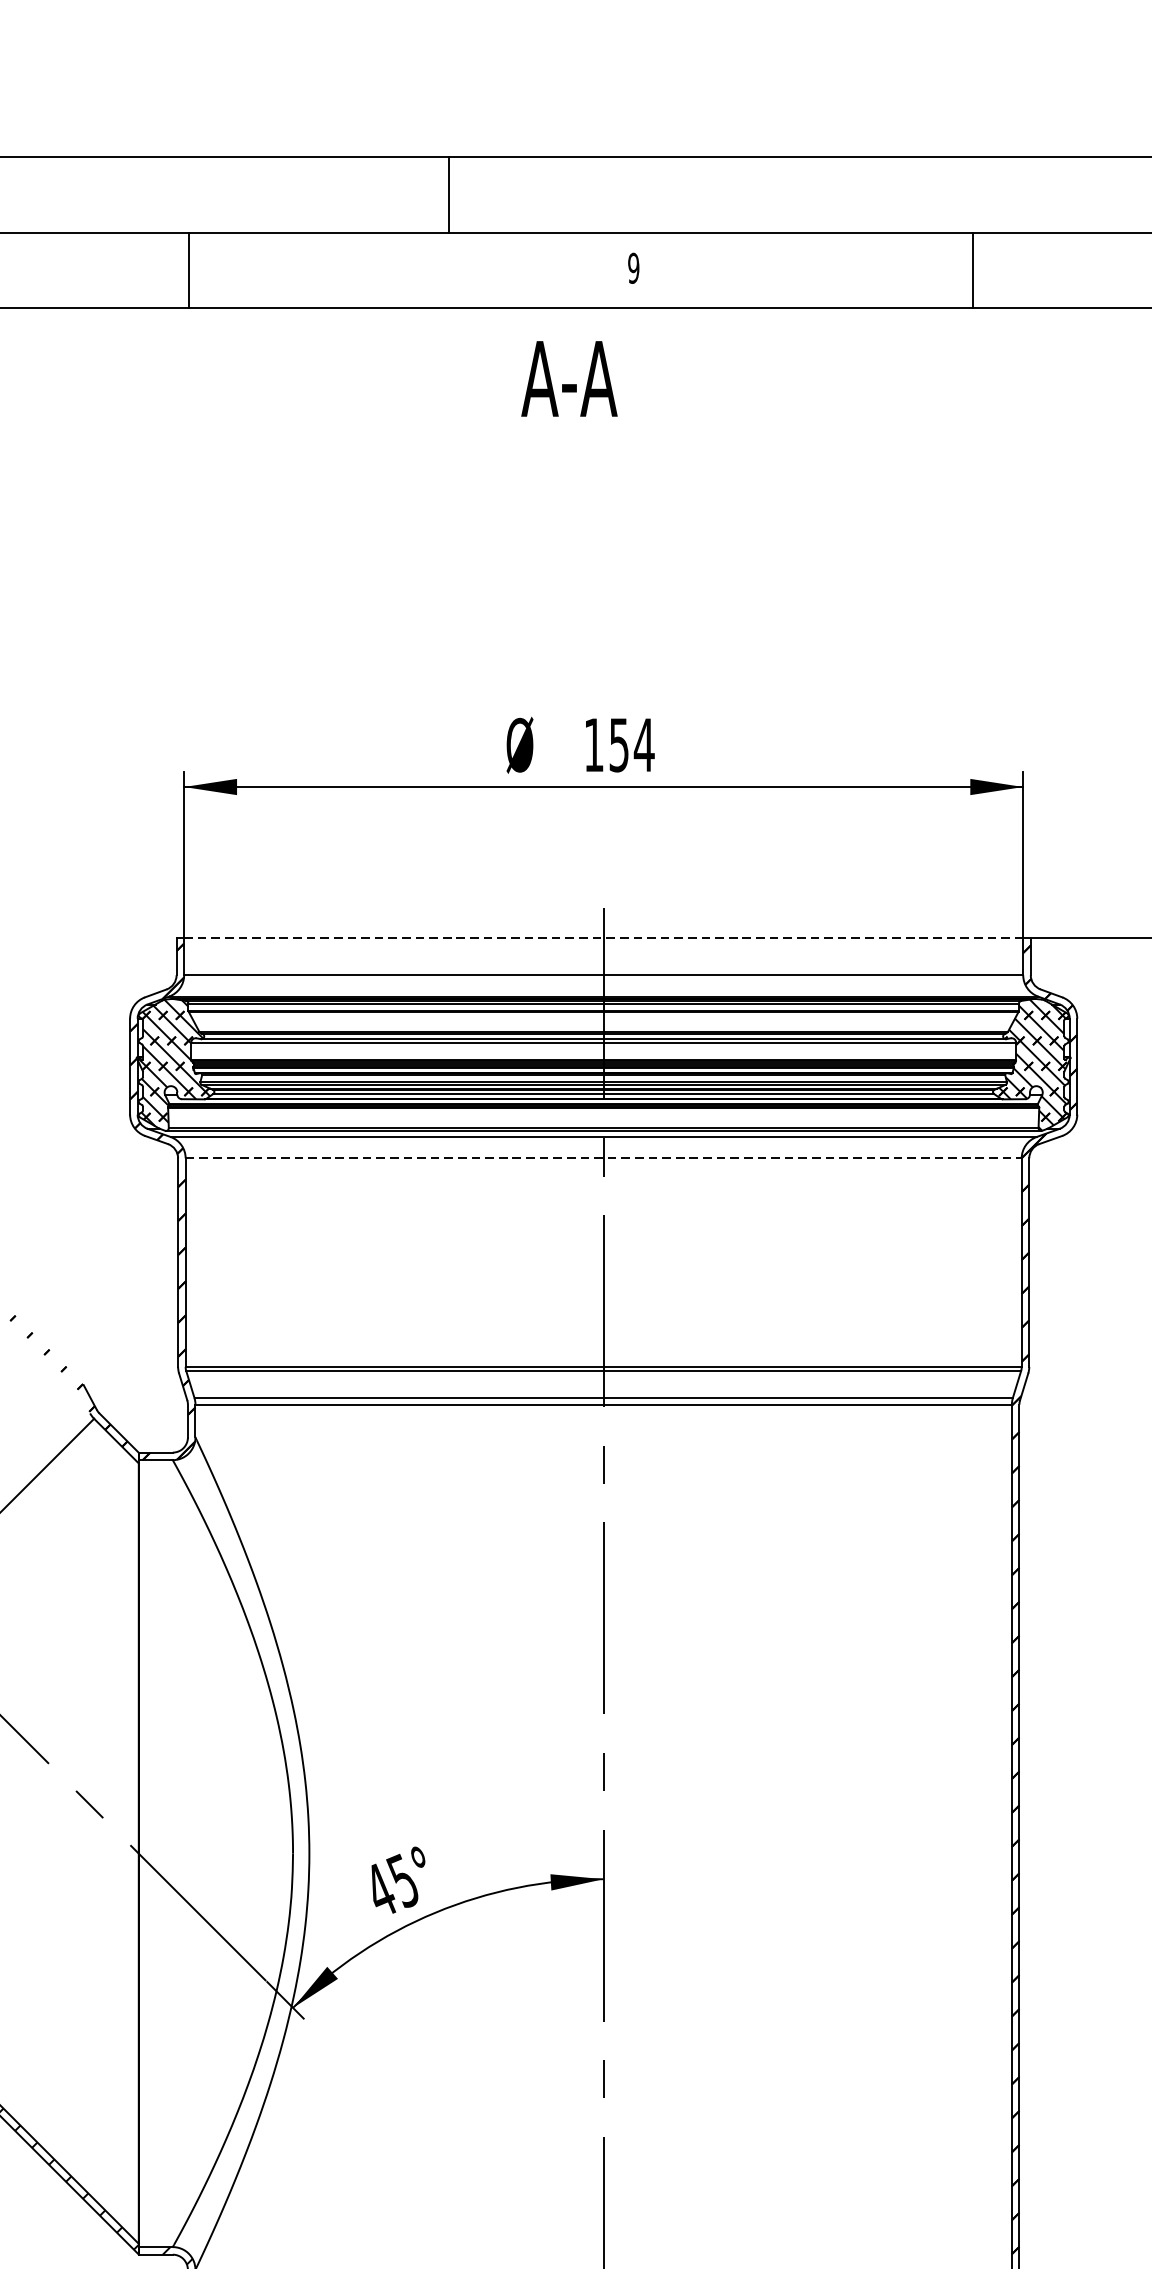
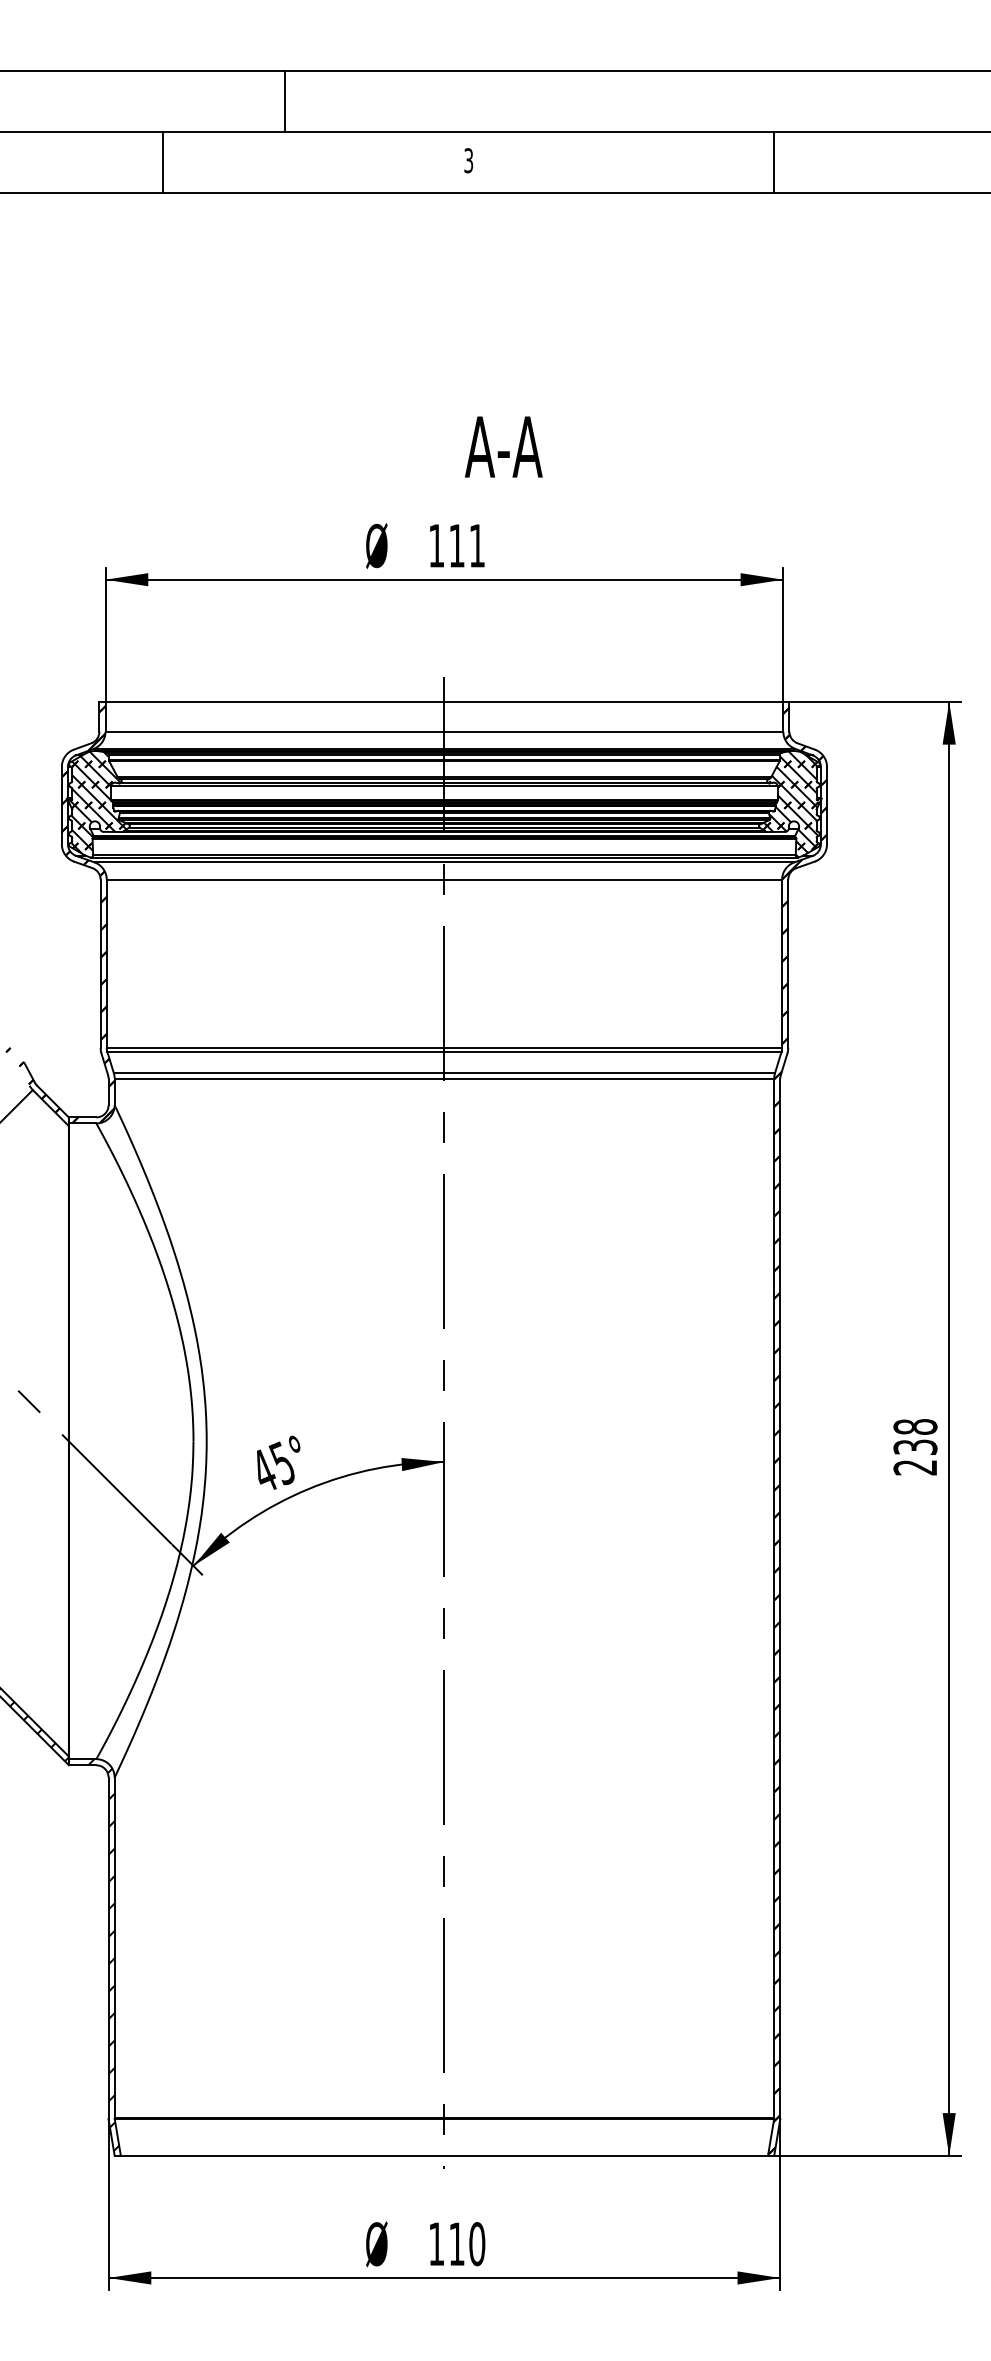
line: (449, 193) -> (285, 100), moved
text: (633, 268) -> (468, 160), 9 -> 3
line: (189, 269) -> (163, 161), moved
line: (972, 269) -> (773, 161), moved
text: (569, 378) -> (503, 446), moved
text: (632, 744) -> (467, 545), 154 -> 111
line: (603, 937) -> (444, 701), dashed -> solid
line: (603, 1158) -> (444, 879), dashed -> solid

